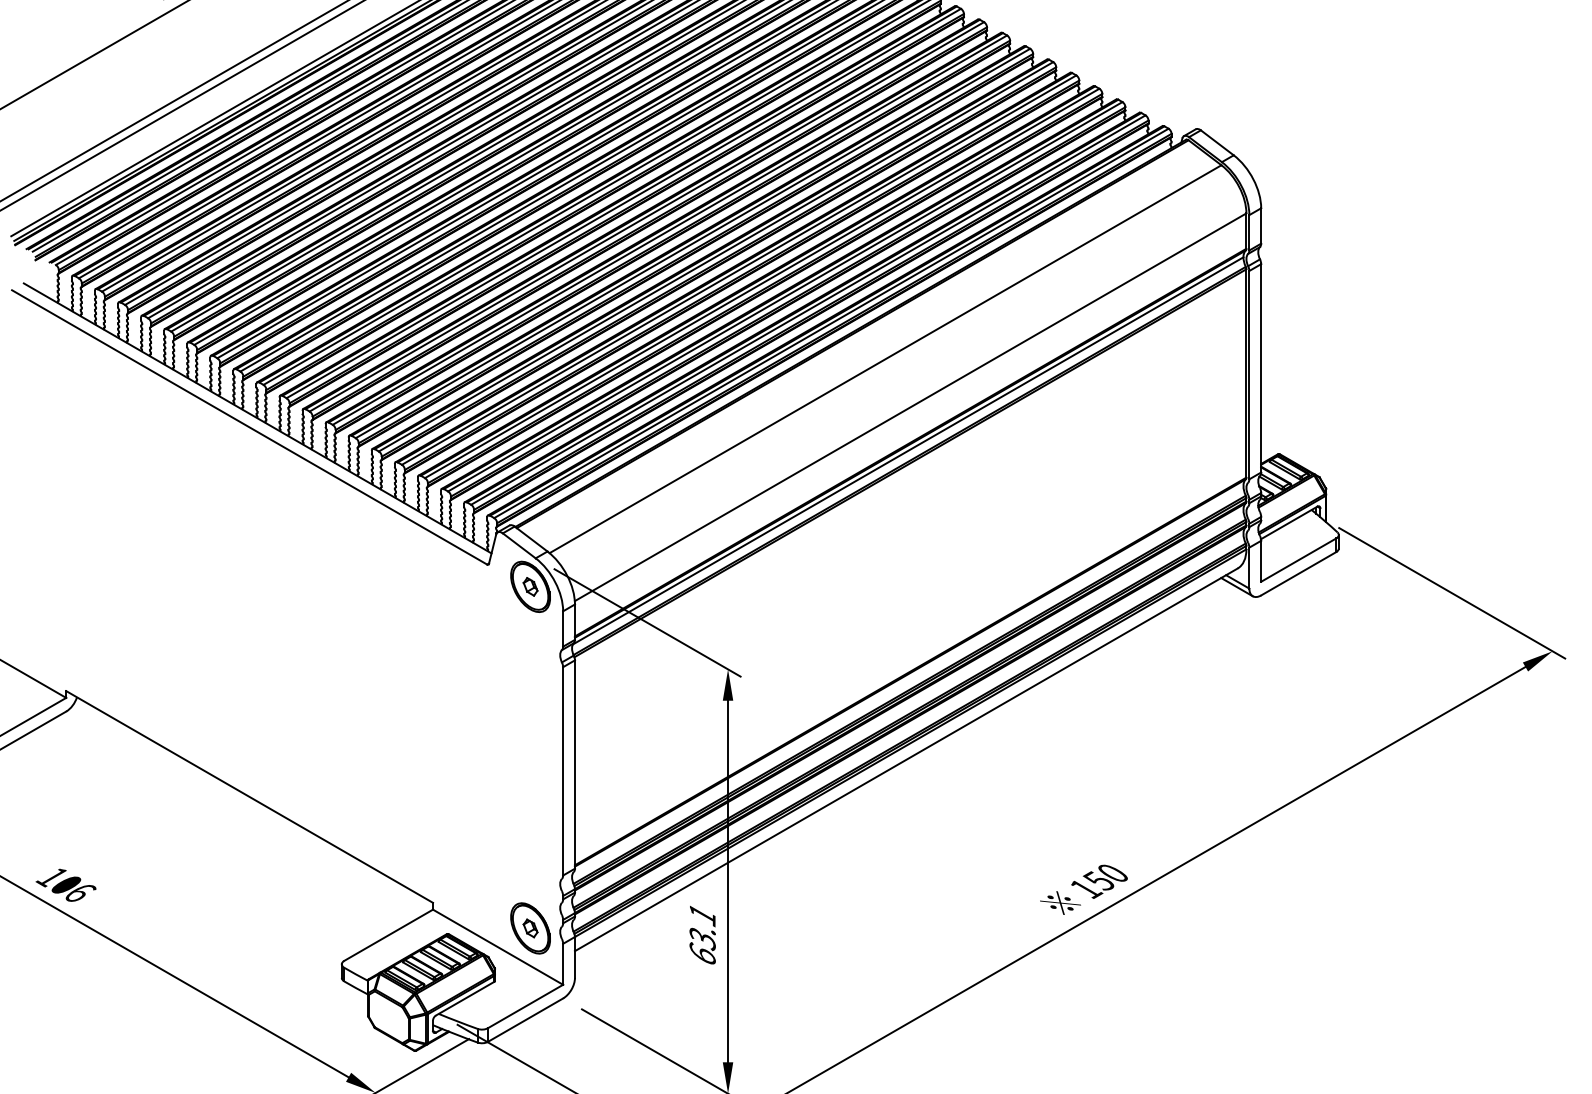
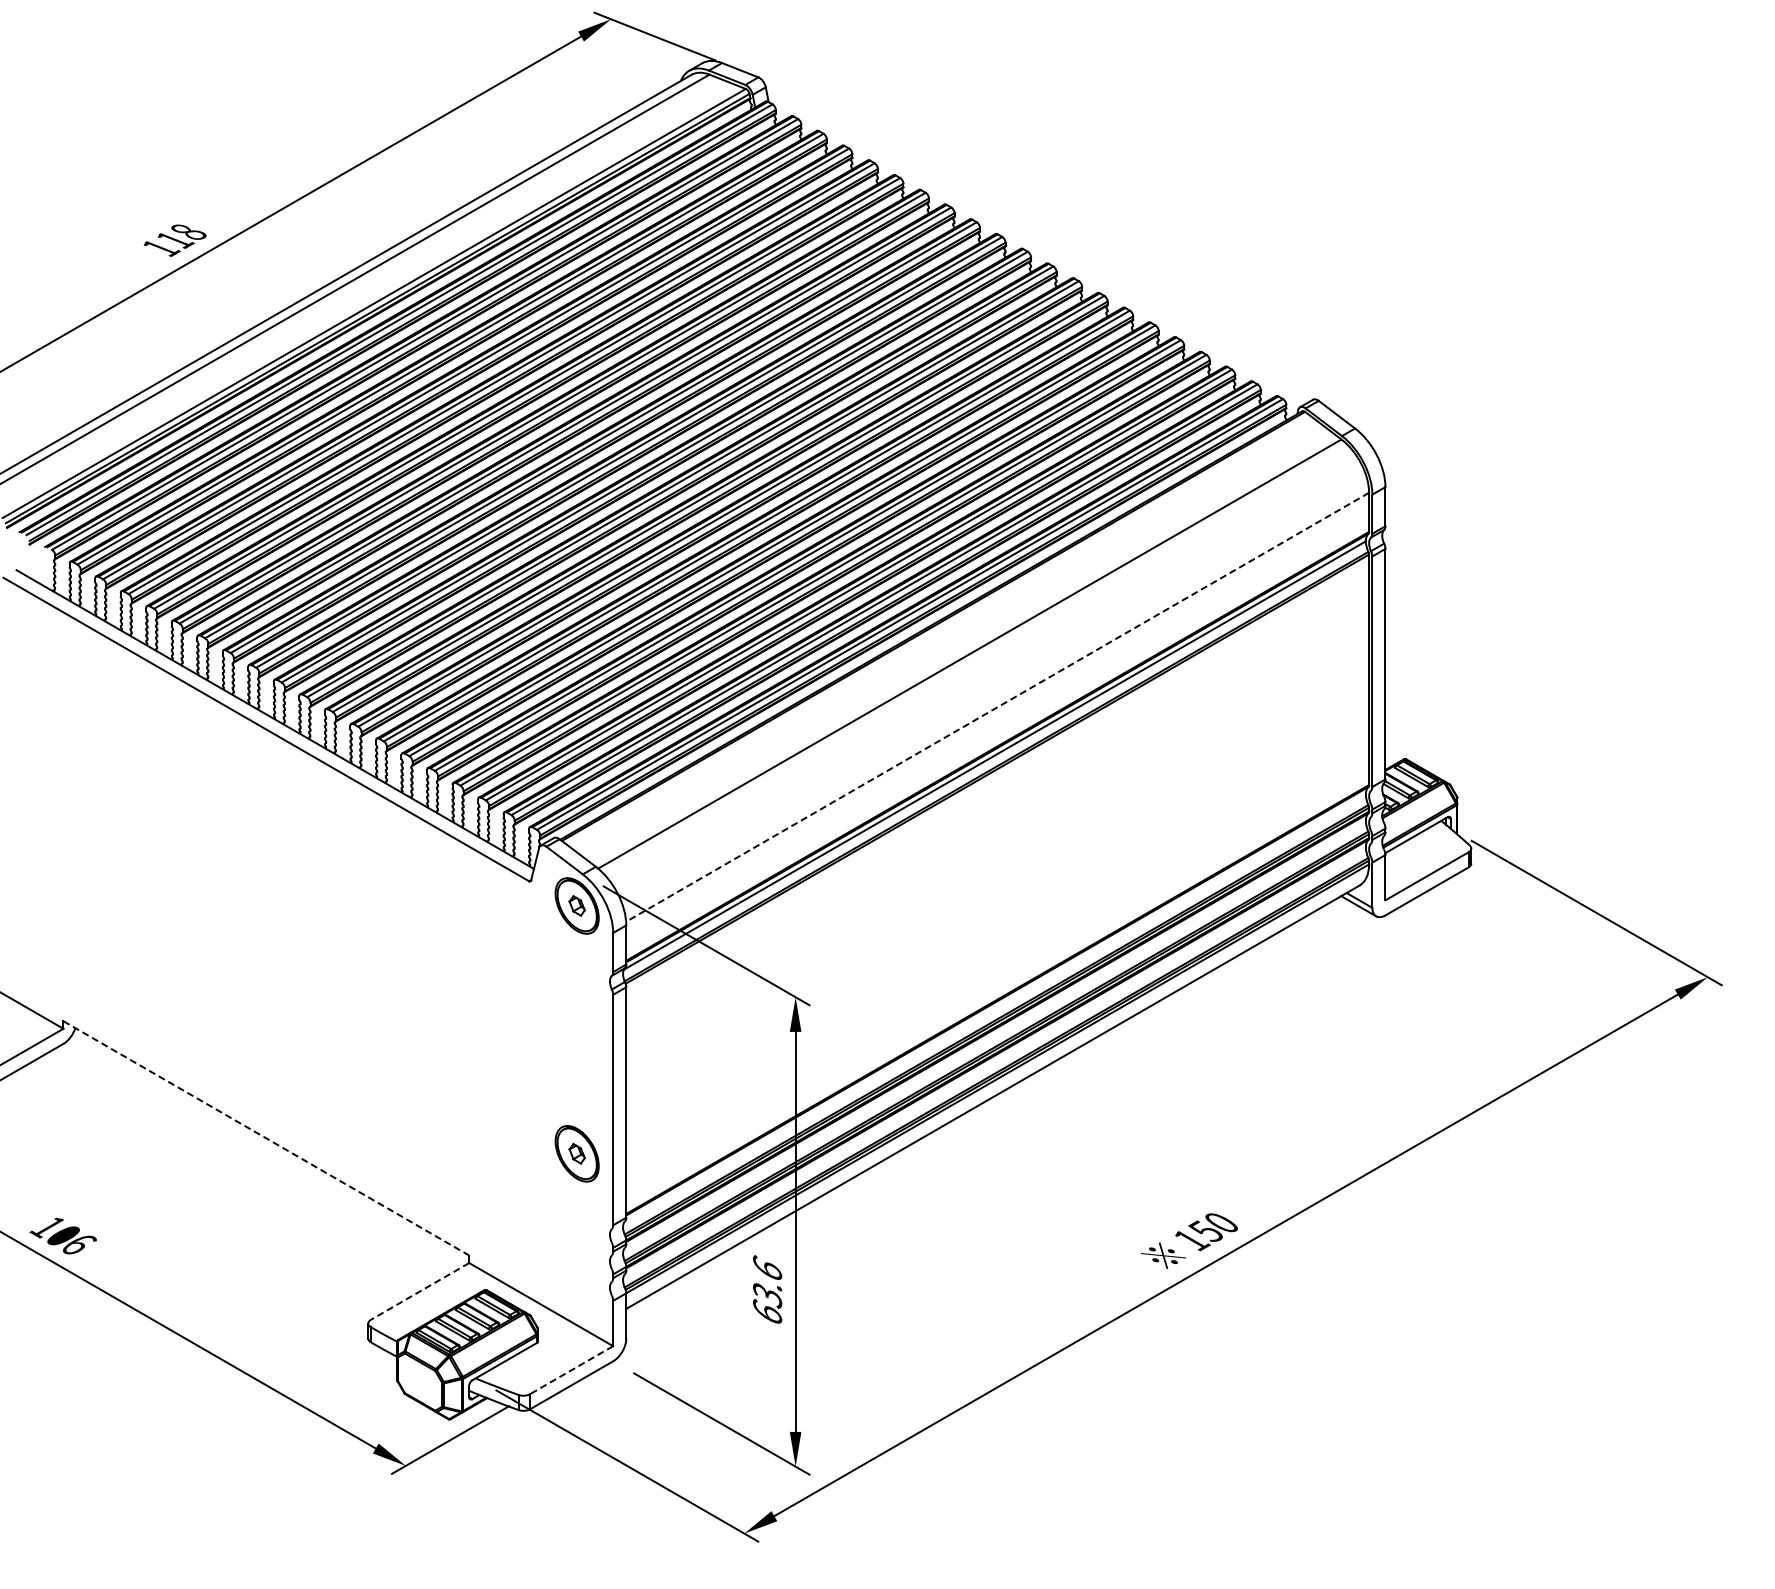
line: (910, 407) -> (997, 707), solid -> dashed
line: (249, 797) -> (266, 1138), solid -> dashed
text: (702, 914) -> (767, 1268), 63.1 -> 63.6
part: (529, 928) -> (576, 1153), moved
line: (388, 935) -> (420, 1291), solid -> dashed
line: (525, 1006) -> (571, 1370), solid -> dashed

